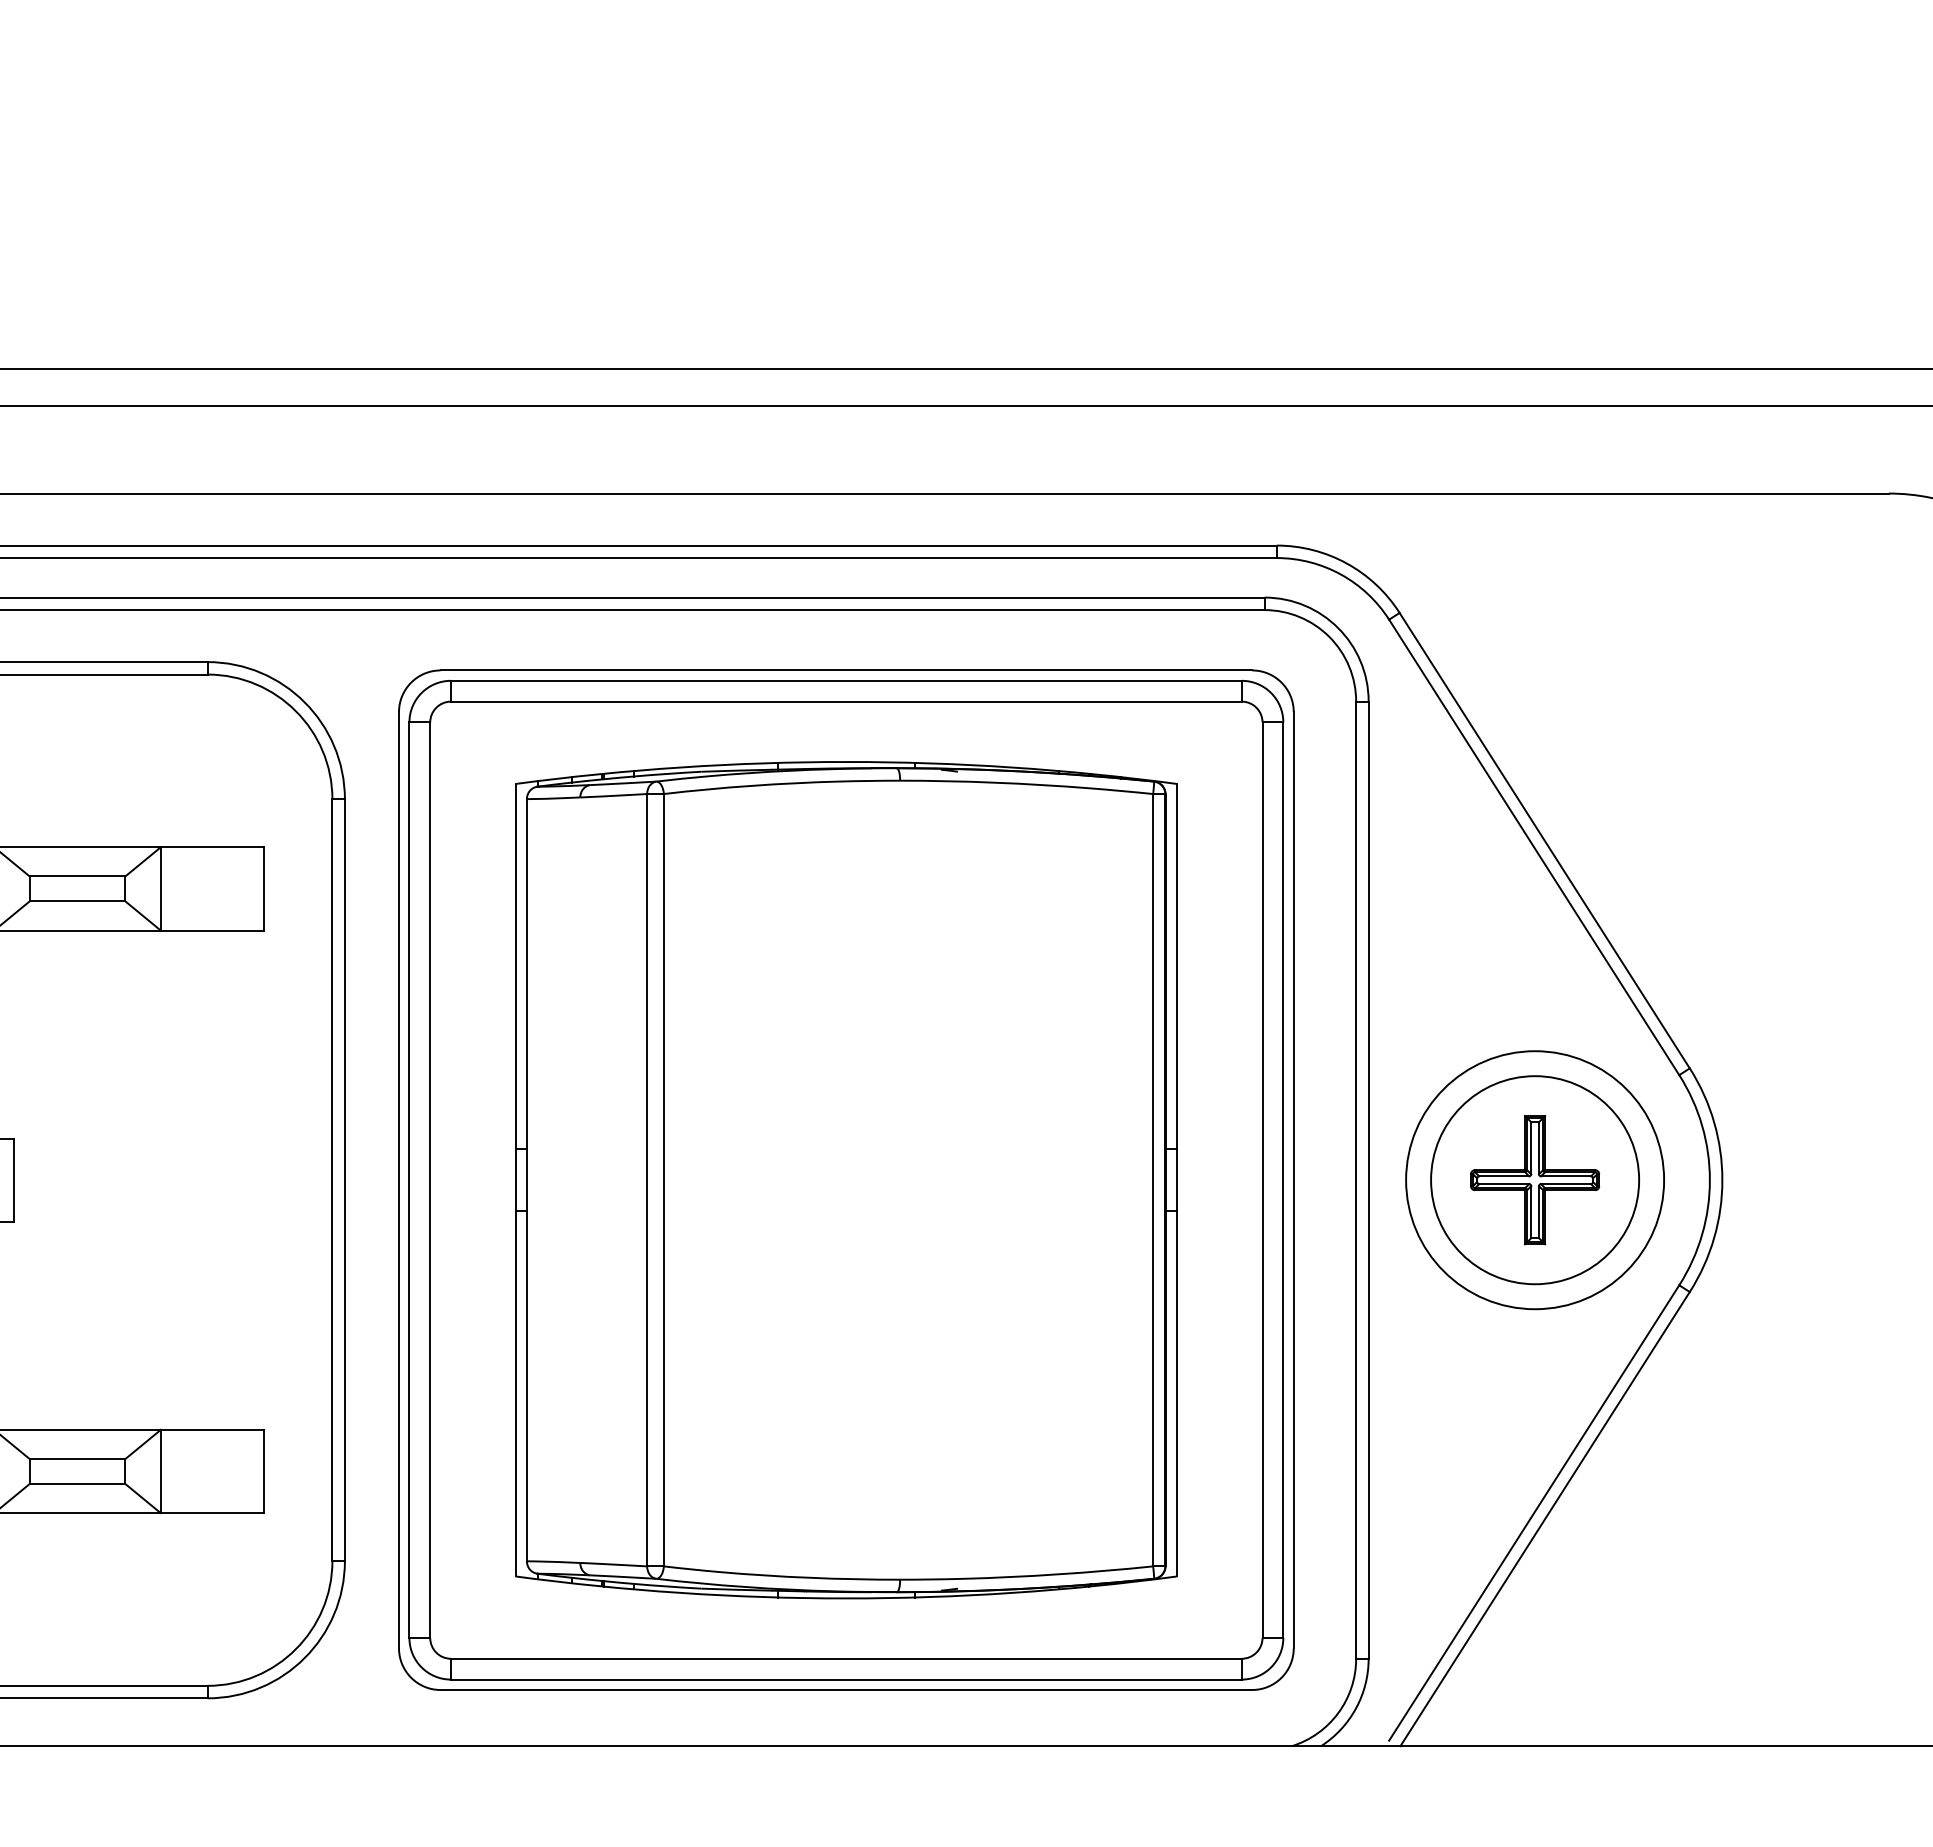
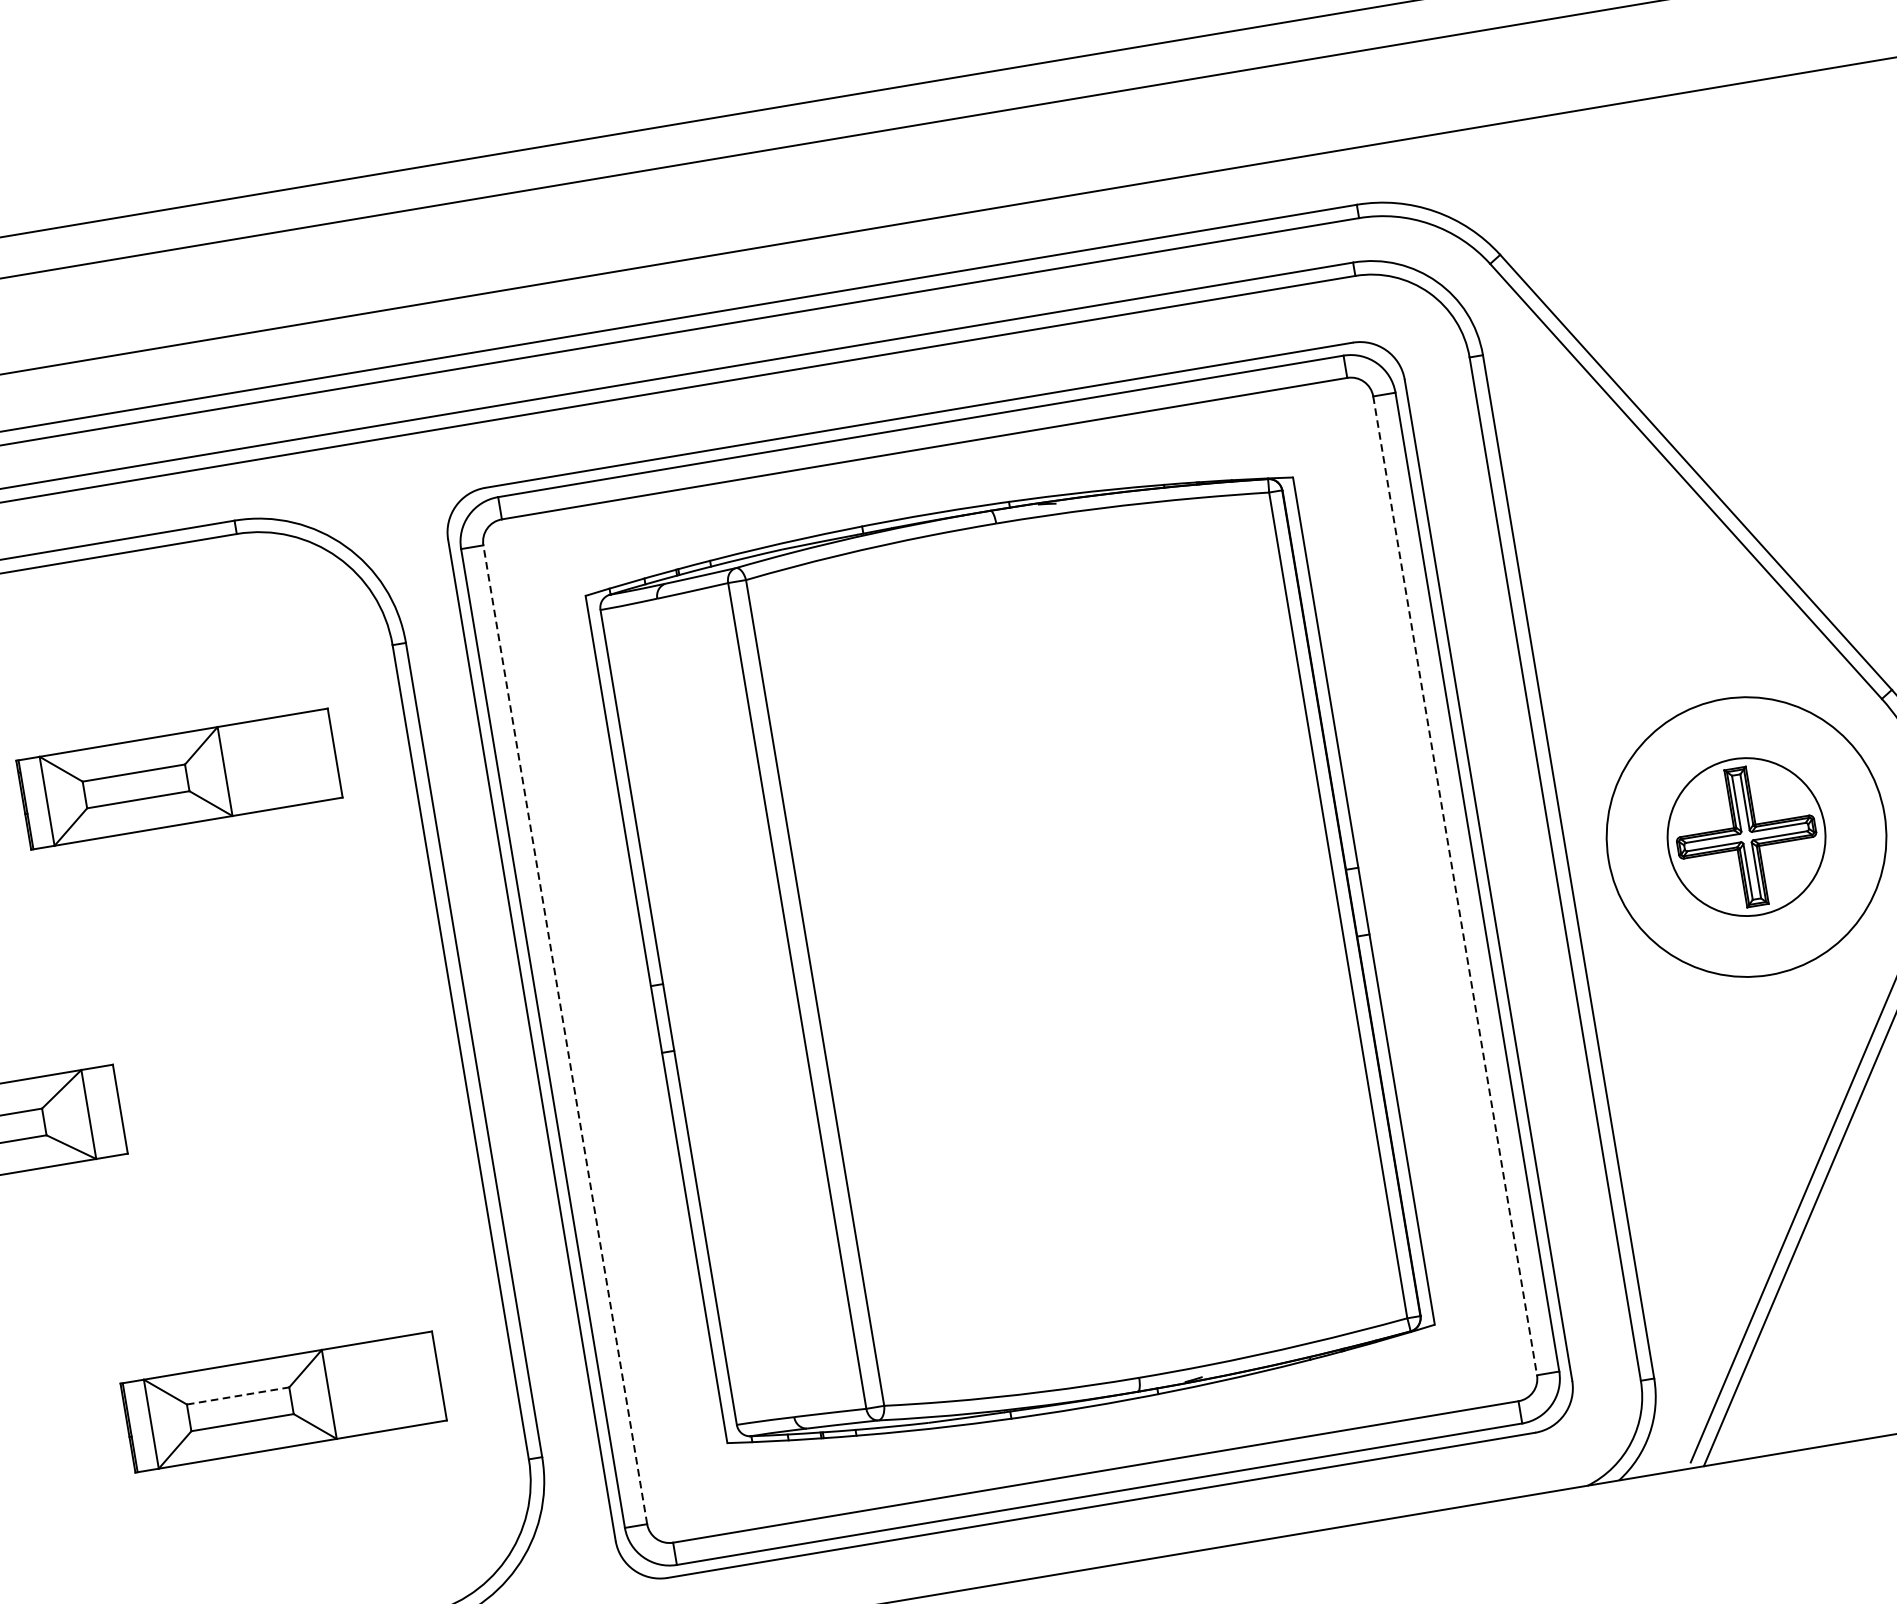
line: (430, 1180) -> (565, 1035), solid -> dashed
line: (1262, 1180) -> (1455, 886), solid -> dashed
circle: (1535, 1180) -> (1747, 837), size x0.7
line: (77, 1459) -> (238, 1396), solid -> dashed

